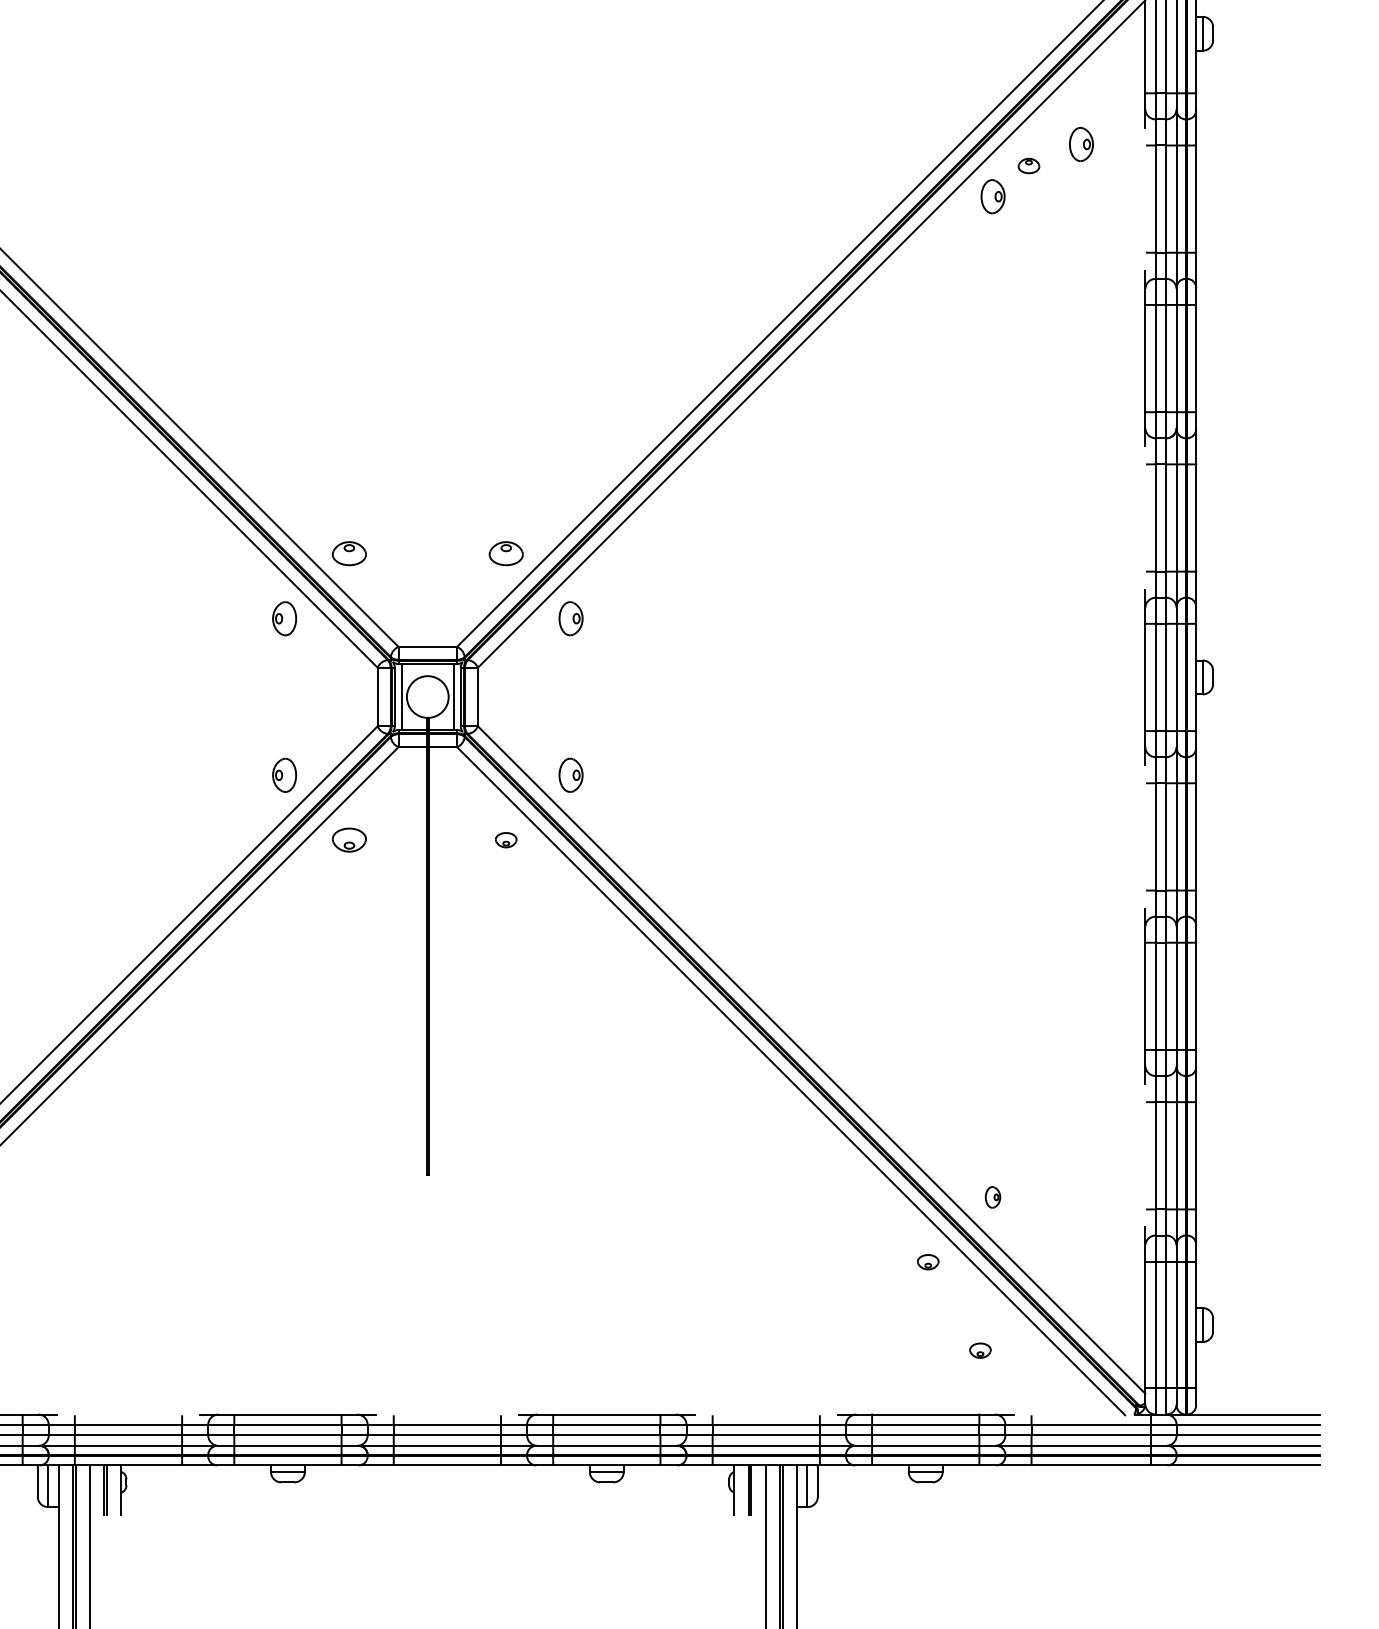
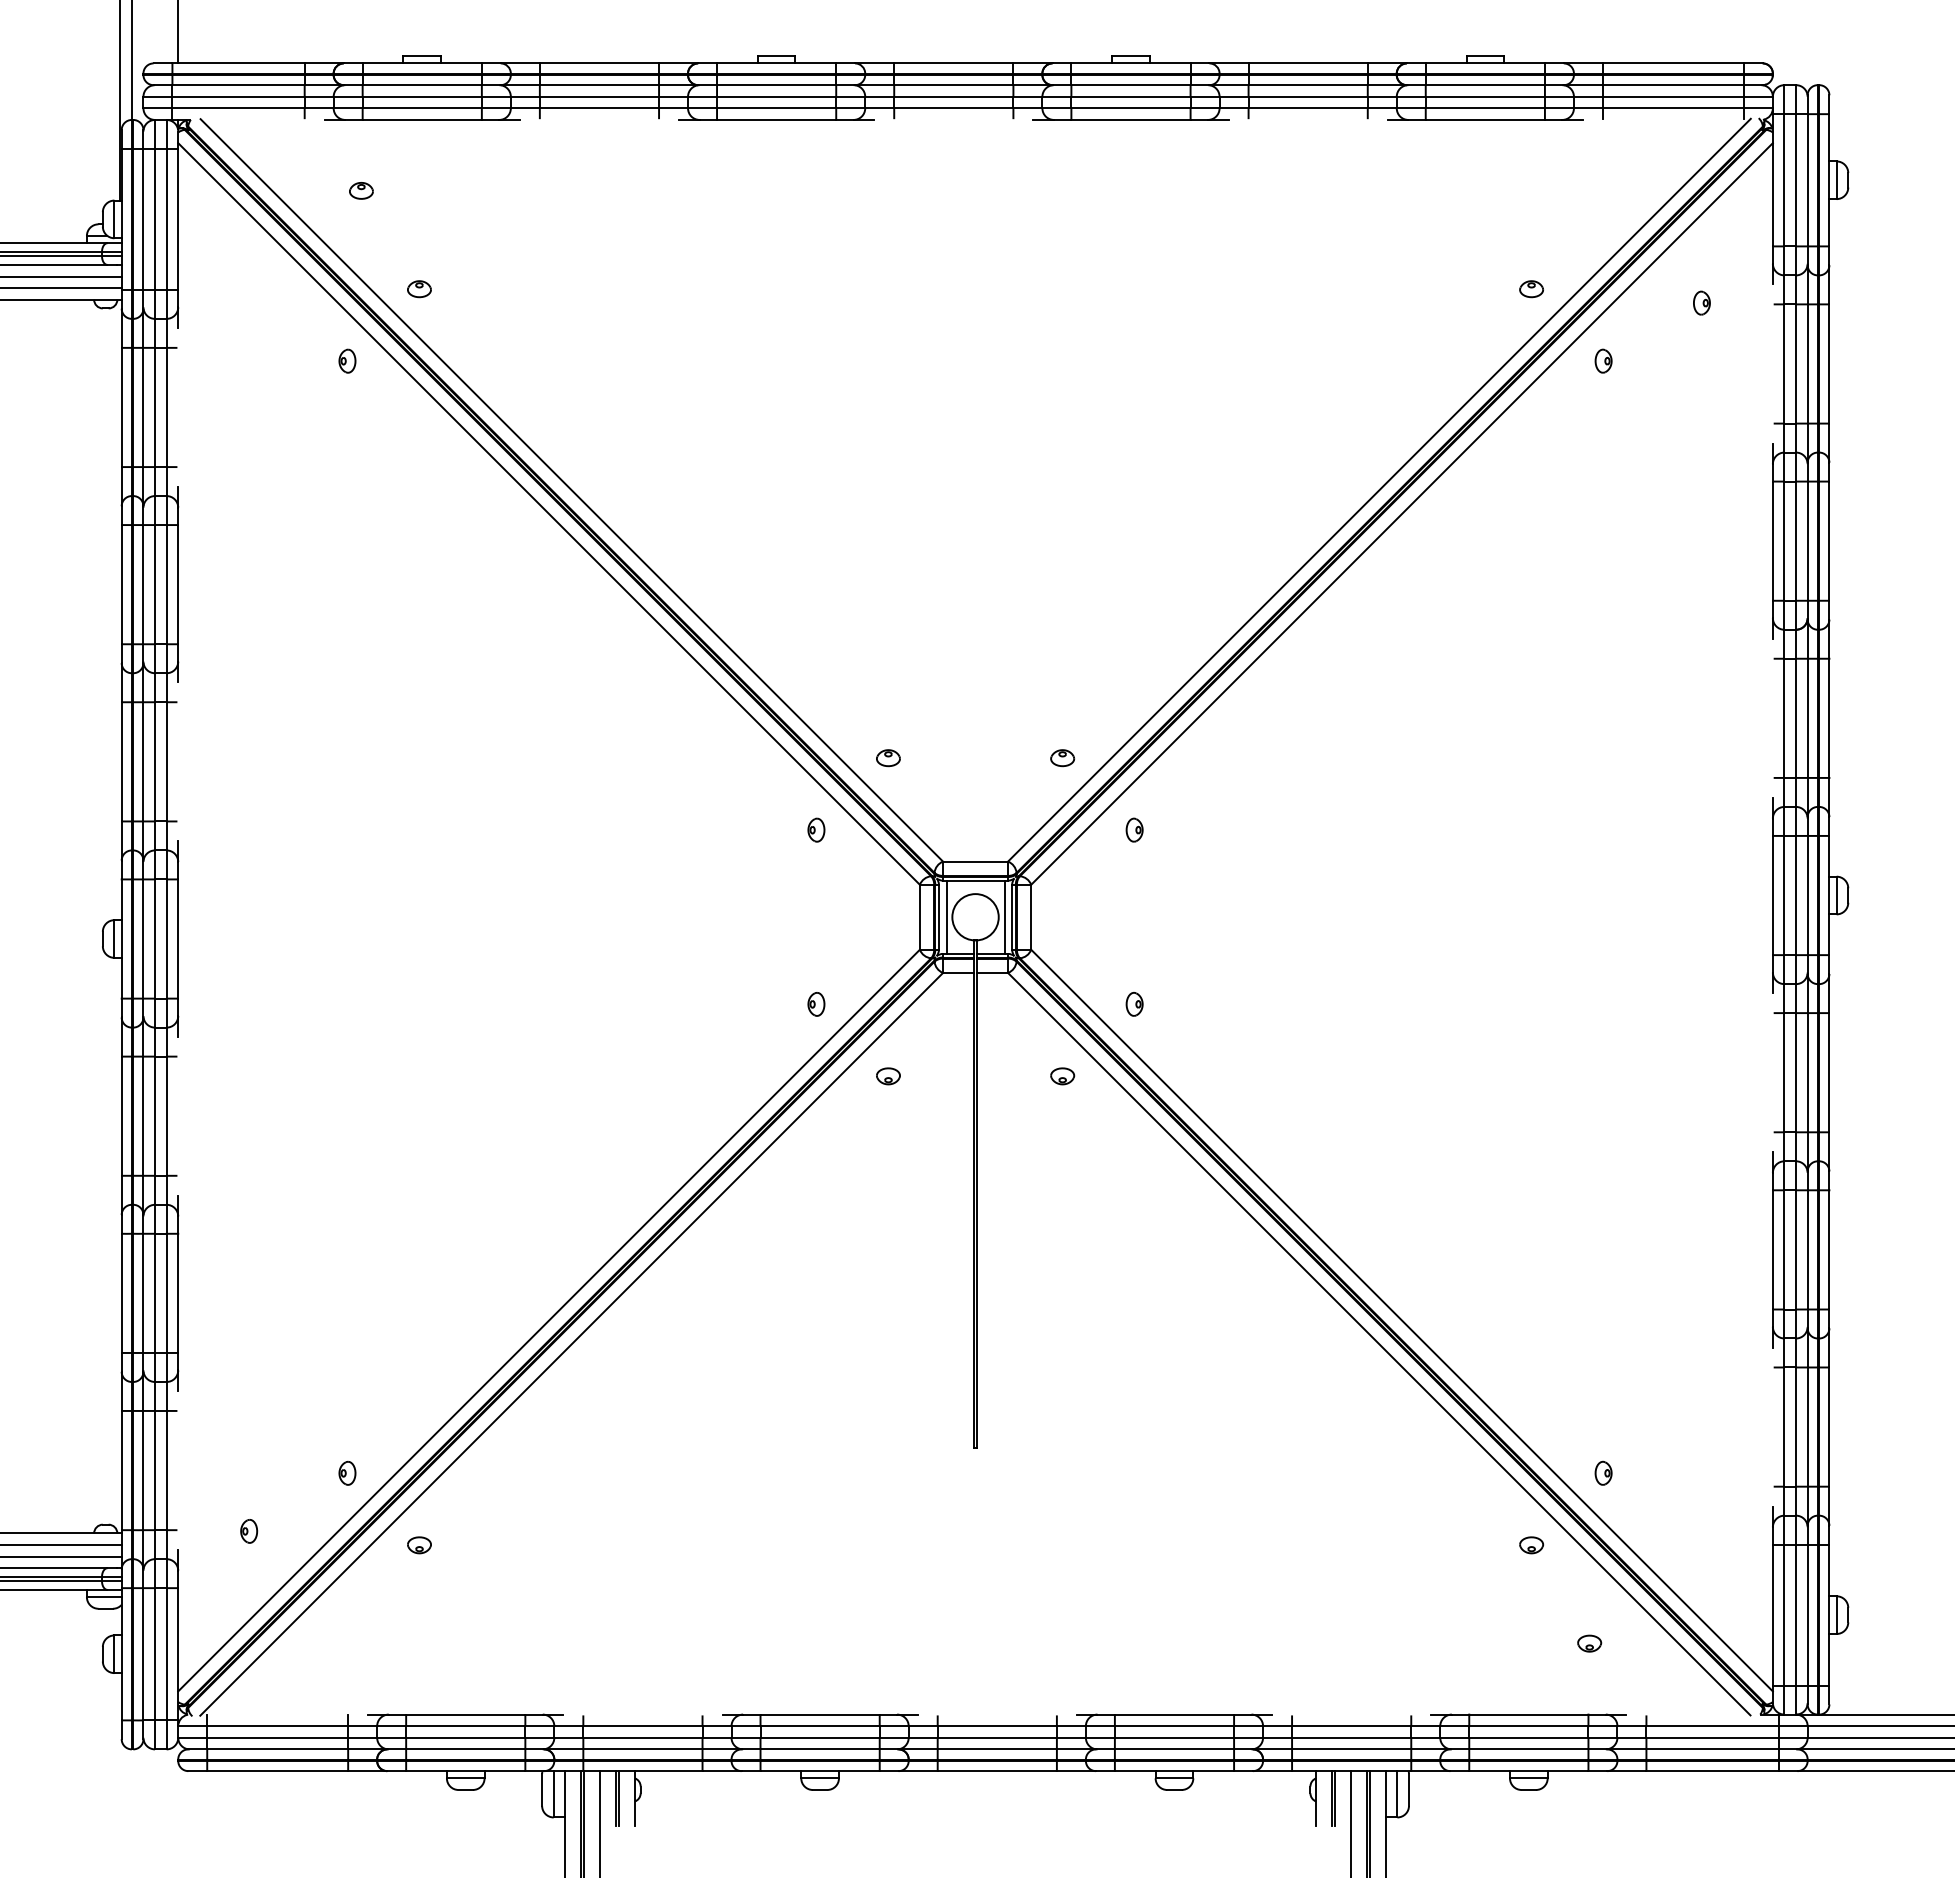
part: (1081, 143) -> (1701, 302), size x0.62
part: (1028, 166) -> (1531, 289), moved
part: (992, 195) -> (1603, 360), size x0.62
part: (349, 554) -> (888, 758), size x0.62
part: (506, 554) -> (1062, 758), size x0.62
part: (284, 618) -> (816, 829), size x0.62
part: (570, 618) -> (1134, 829), size x0.62
part: (284, 775) -> (816, 1004), size x0.62
part: (570, 775) -> (1134, 1004), size x0.62
part: (349, 840) -> (888, 1076), size x0.62

